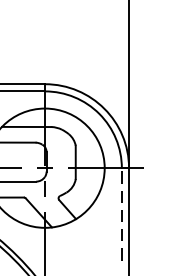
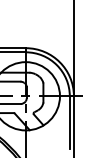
line: (121, 213) -> (69, 122), dashed -> solid

